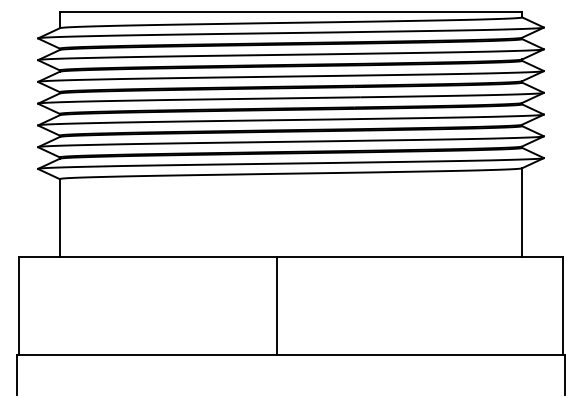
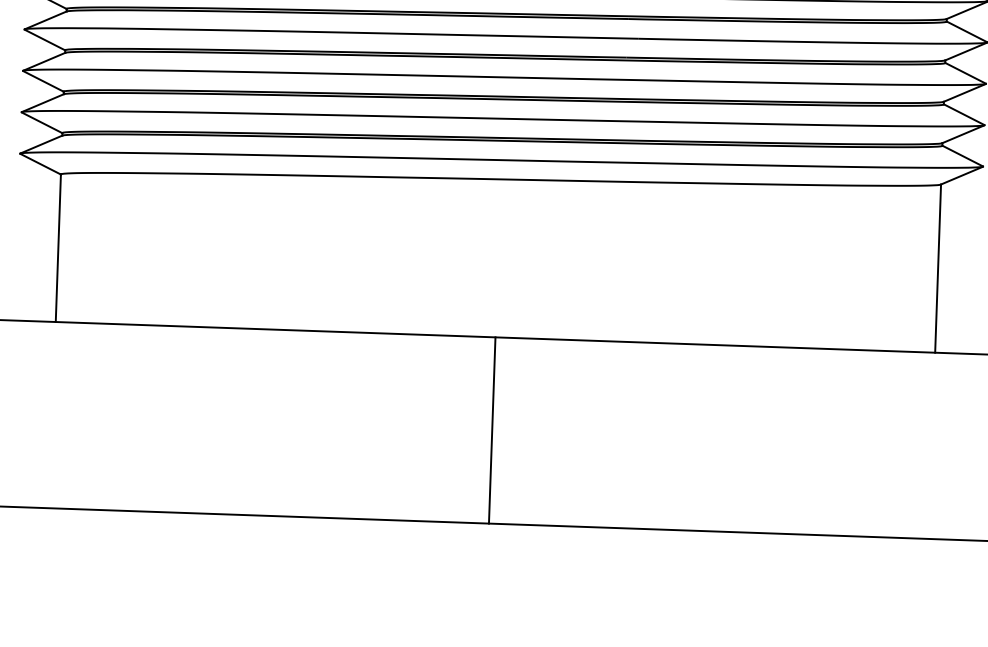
line: (276, 305) -> (491, 430), moved

